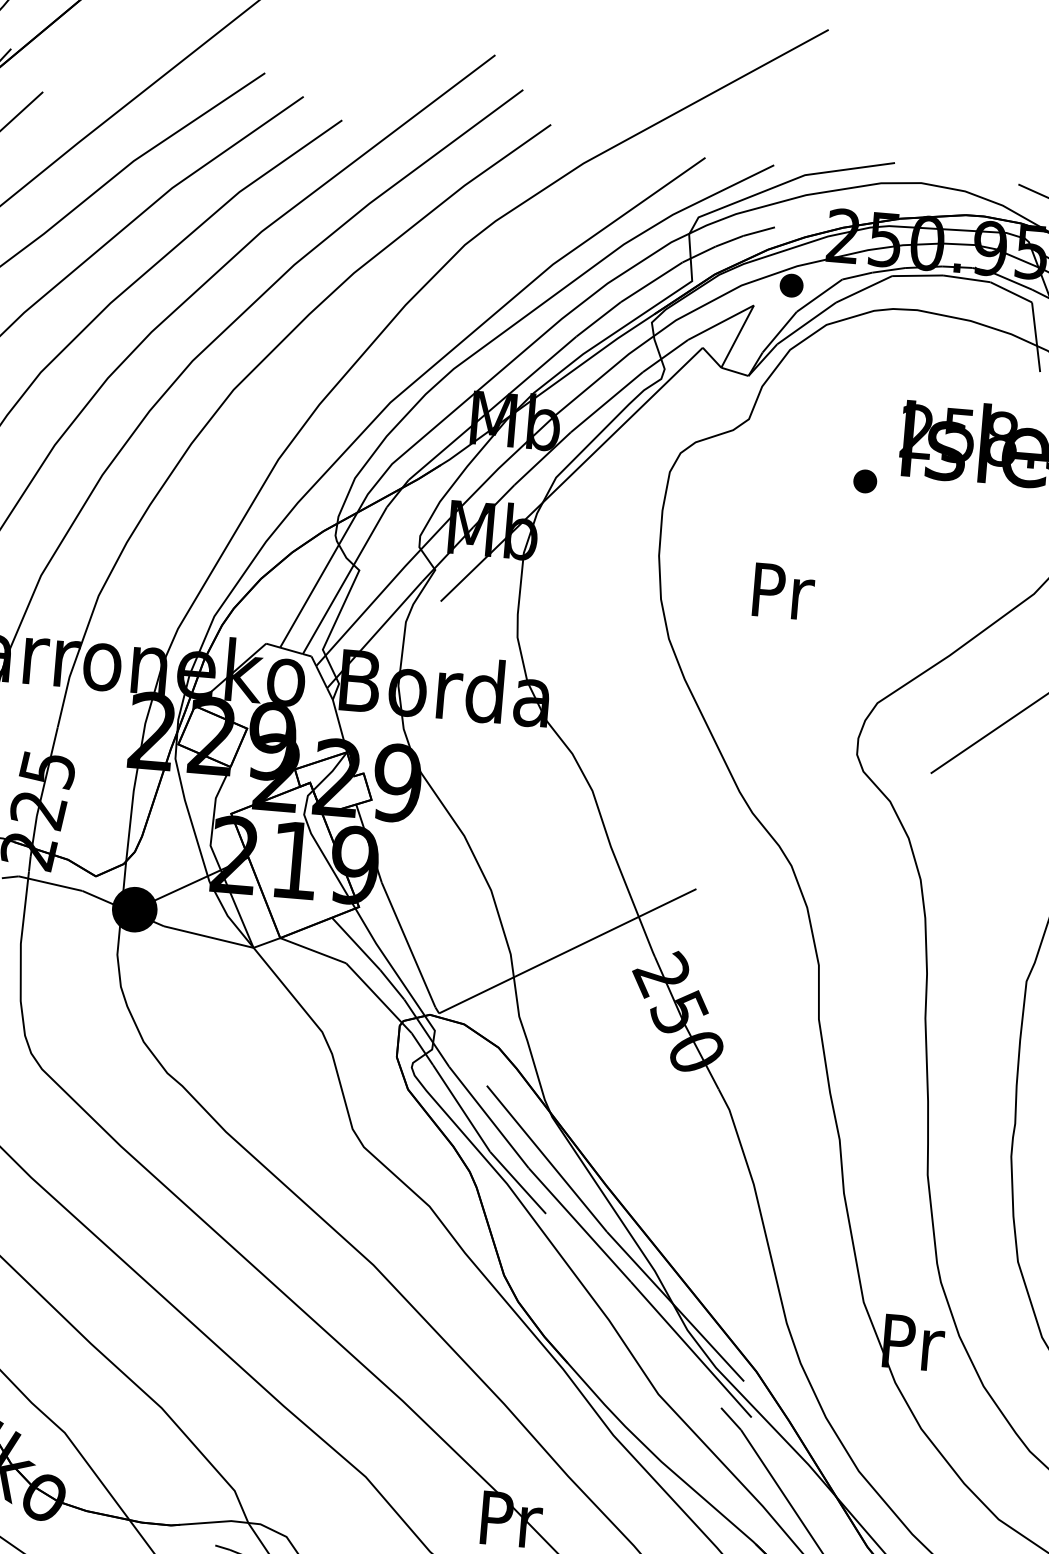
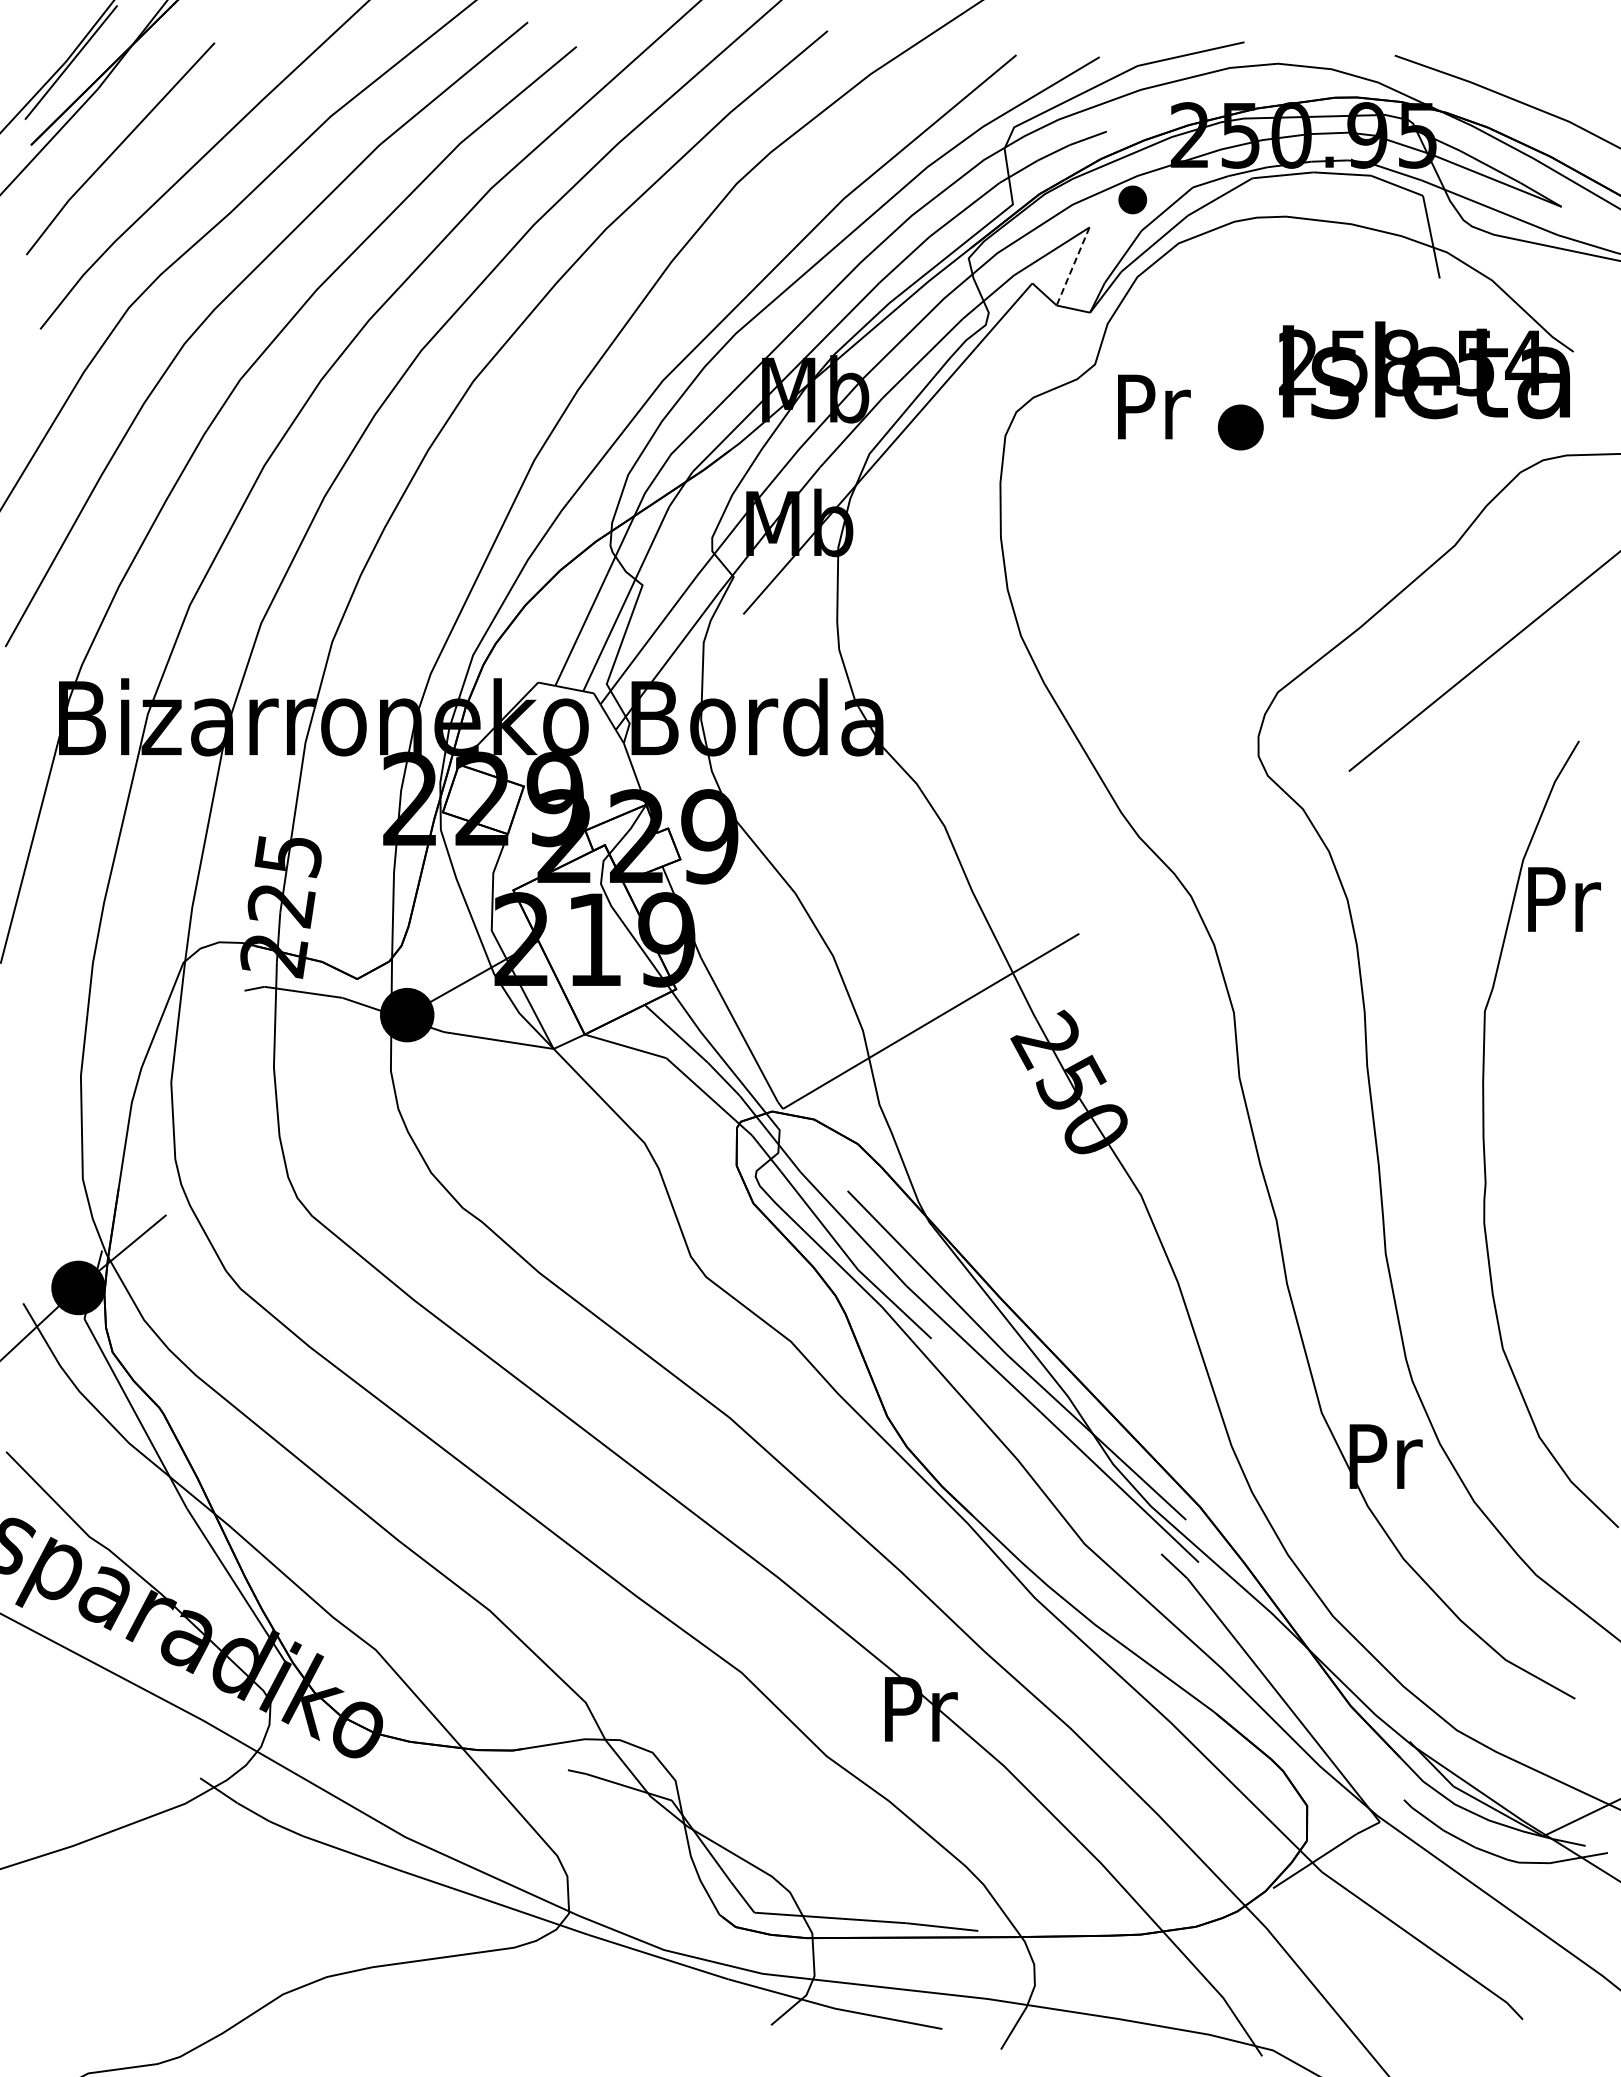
line: (737, 336) -> (1072, 266), solid -> dashed
part: (864, 481) -> (1240, 427), size x1.6
text: (784, 591) -> (1154, 406), moved

